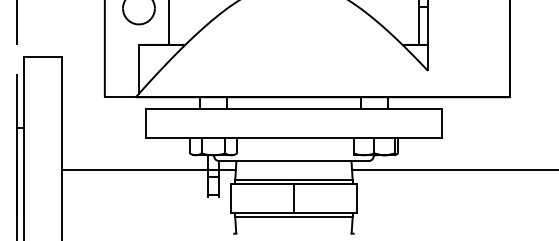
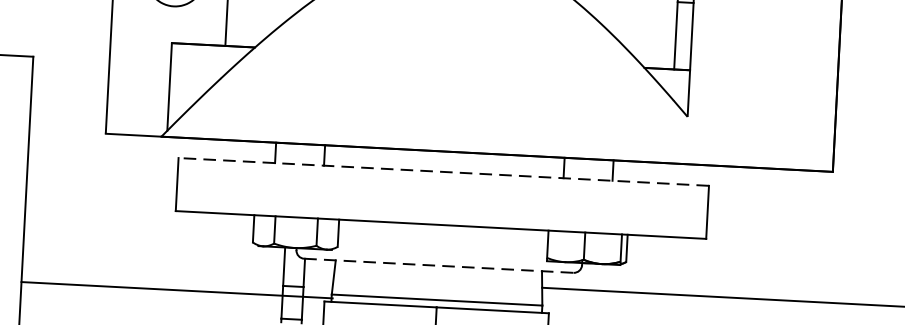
line: (293, 108) -> (442, 171), solid -> dashed
line: (294, 160) -> (439, 264), solid -> dashed
line: (148, 170) -> (176, 290), moved

